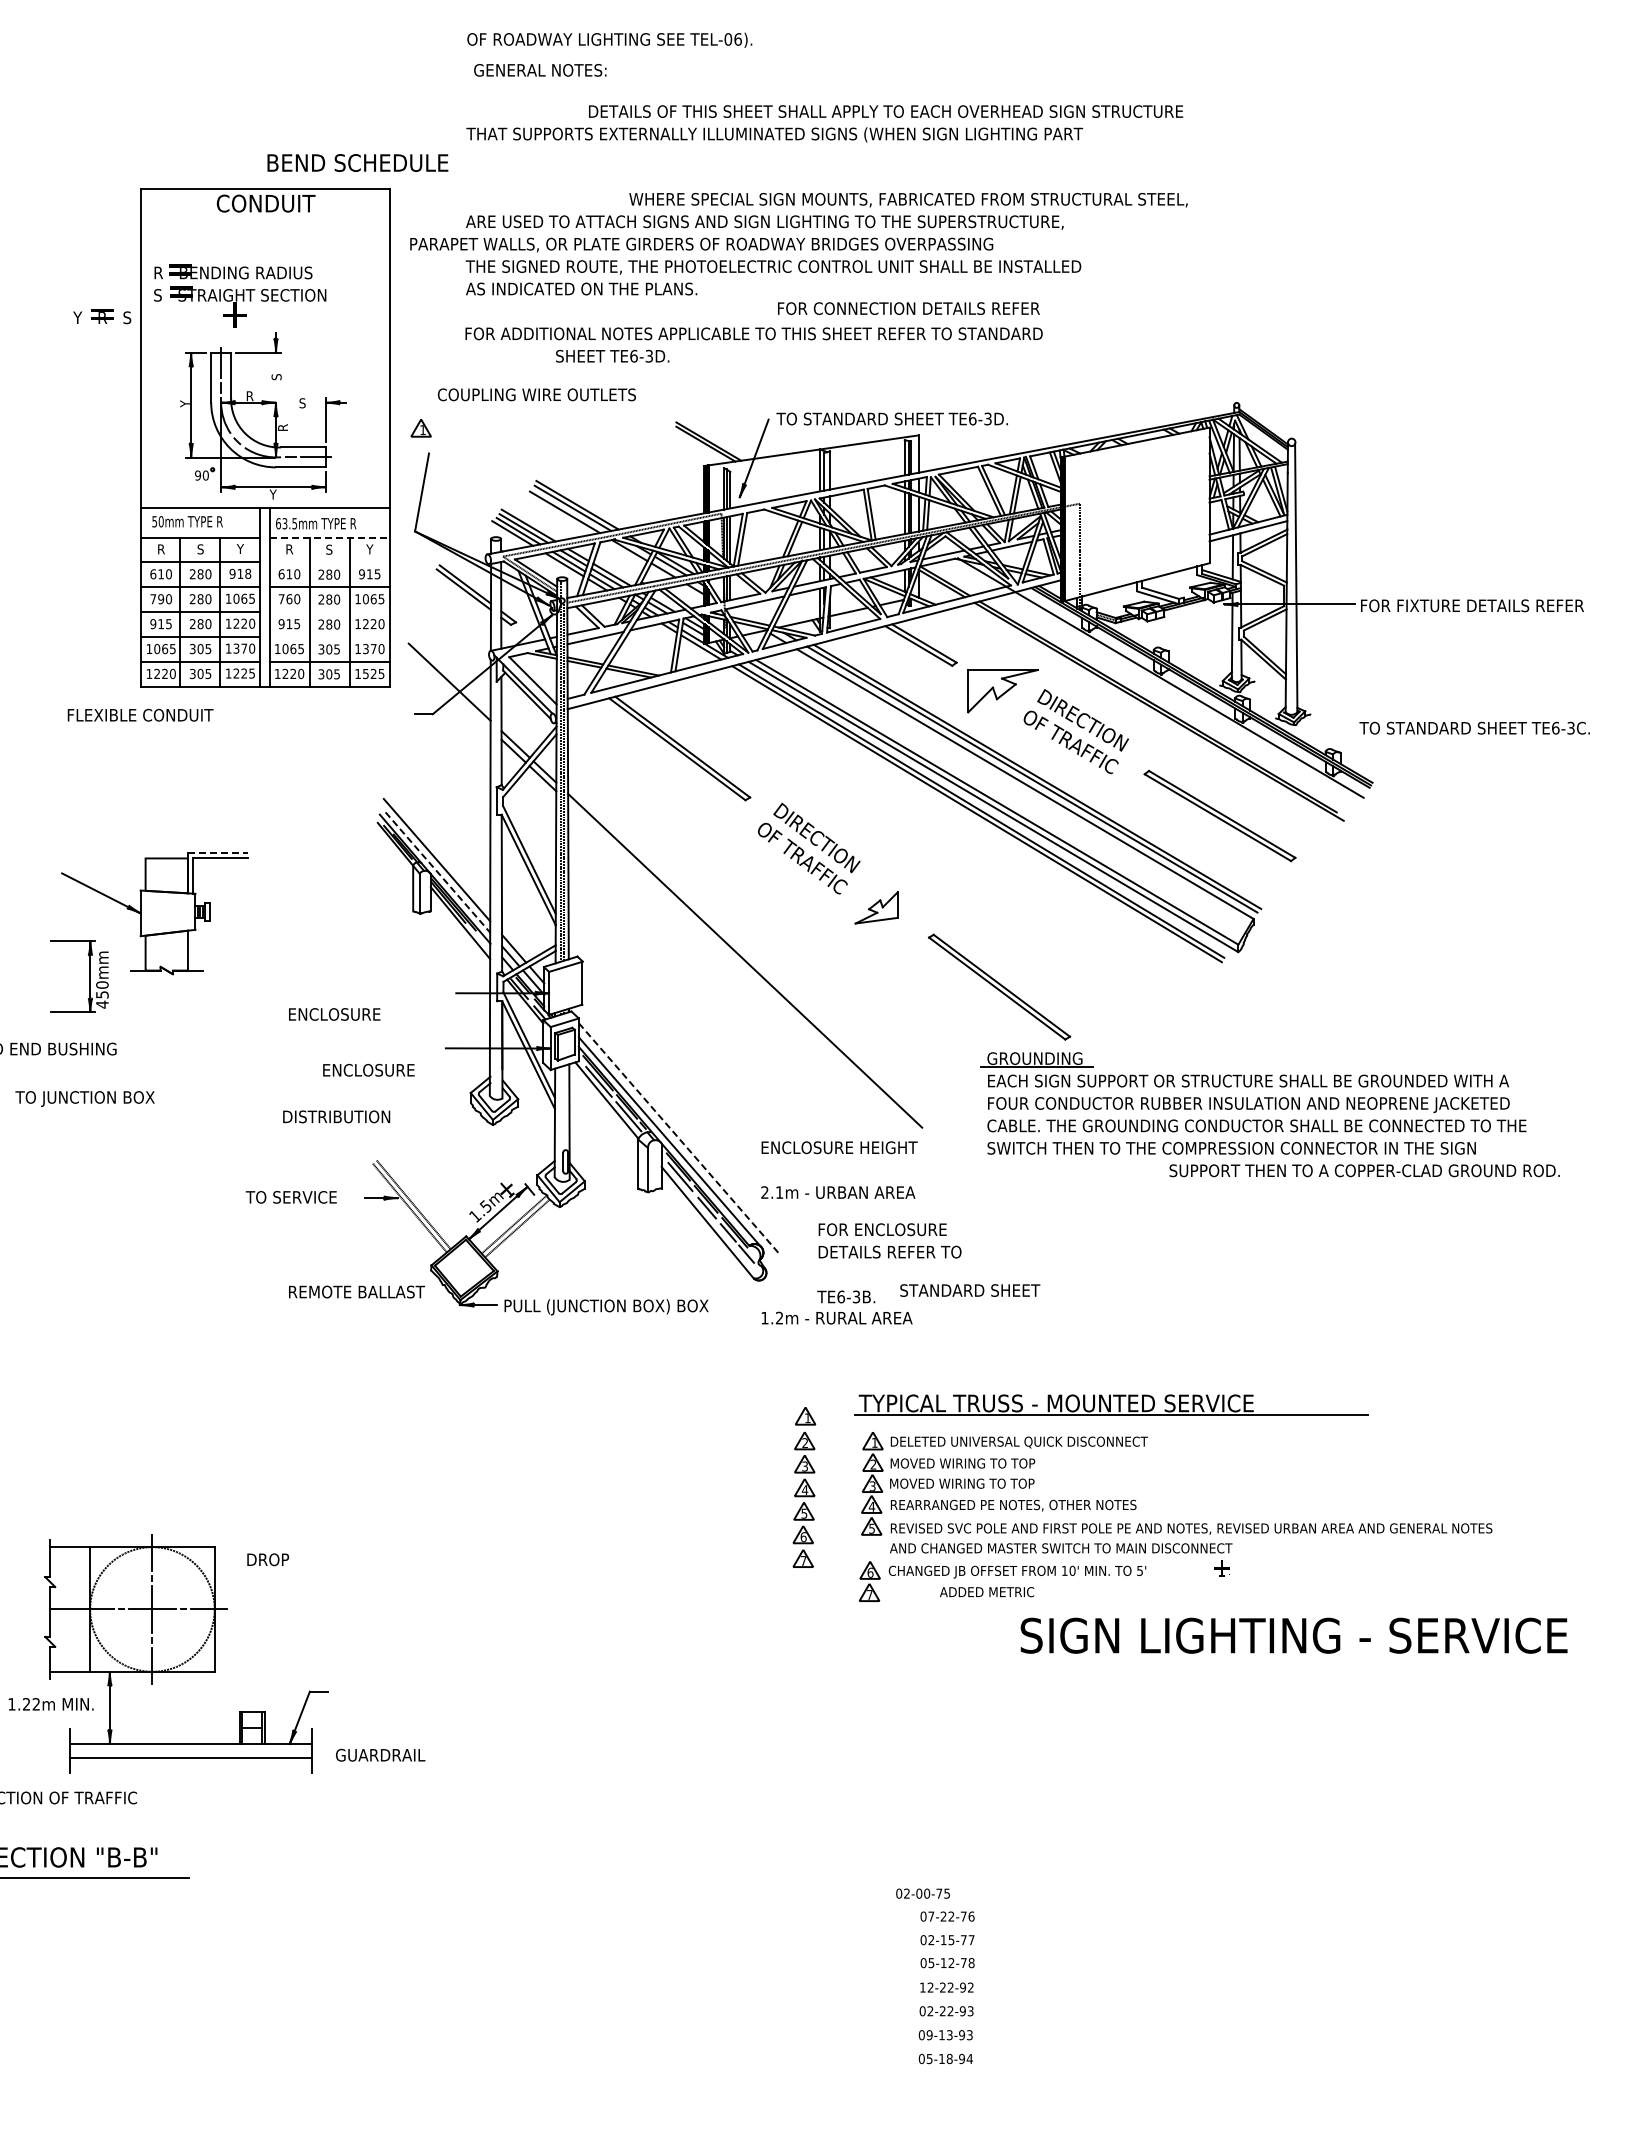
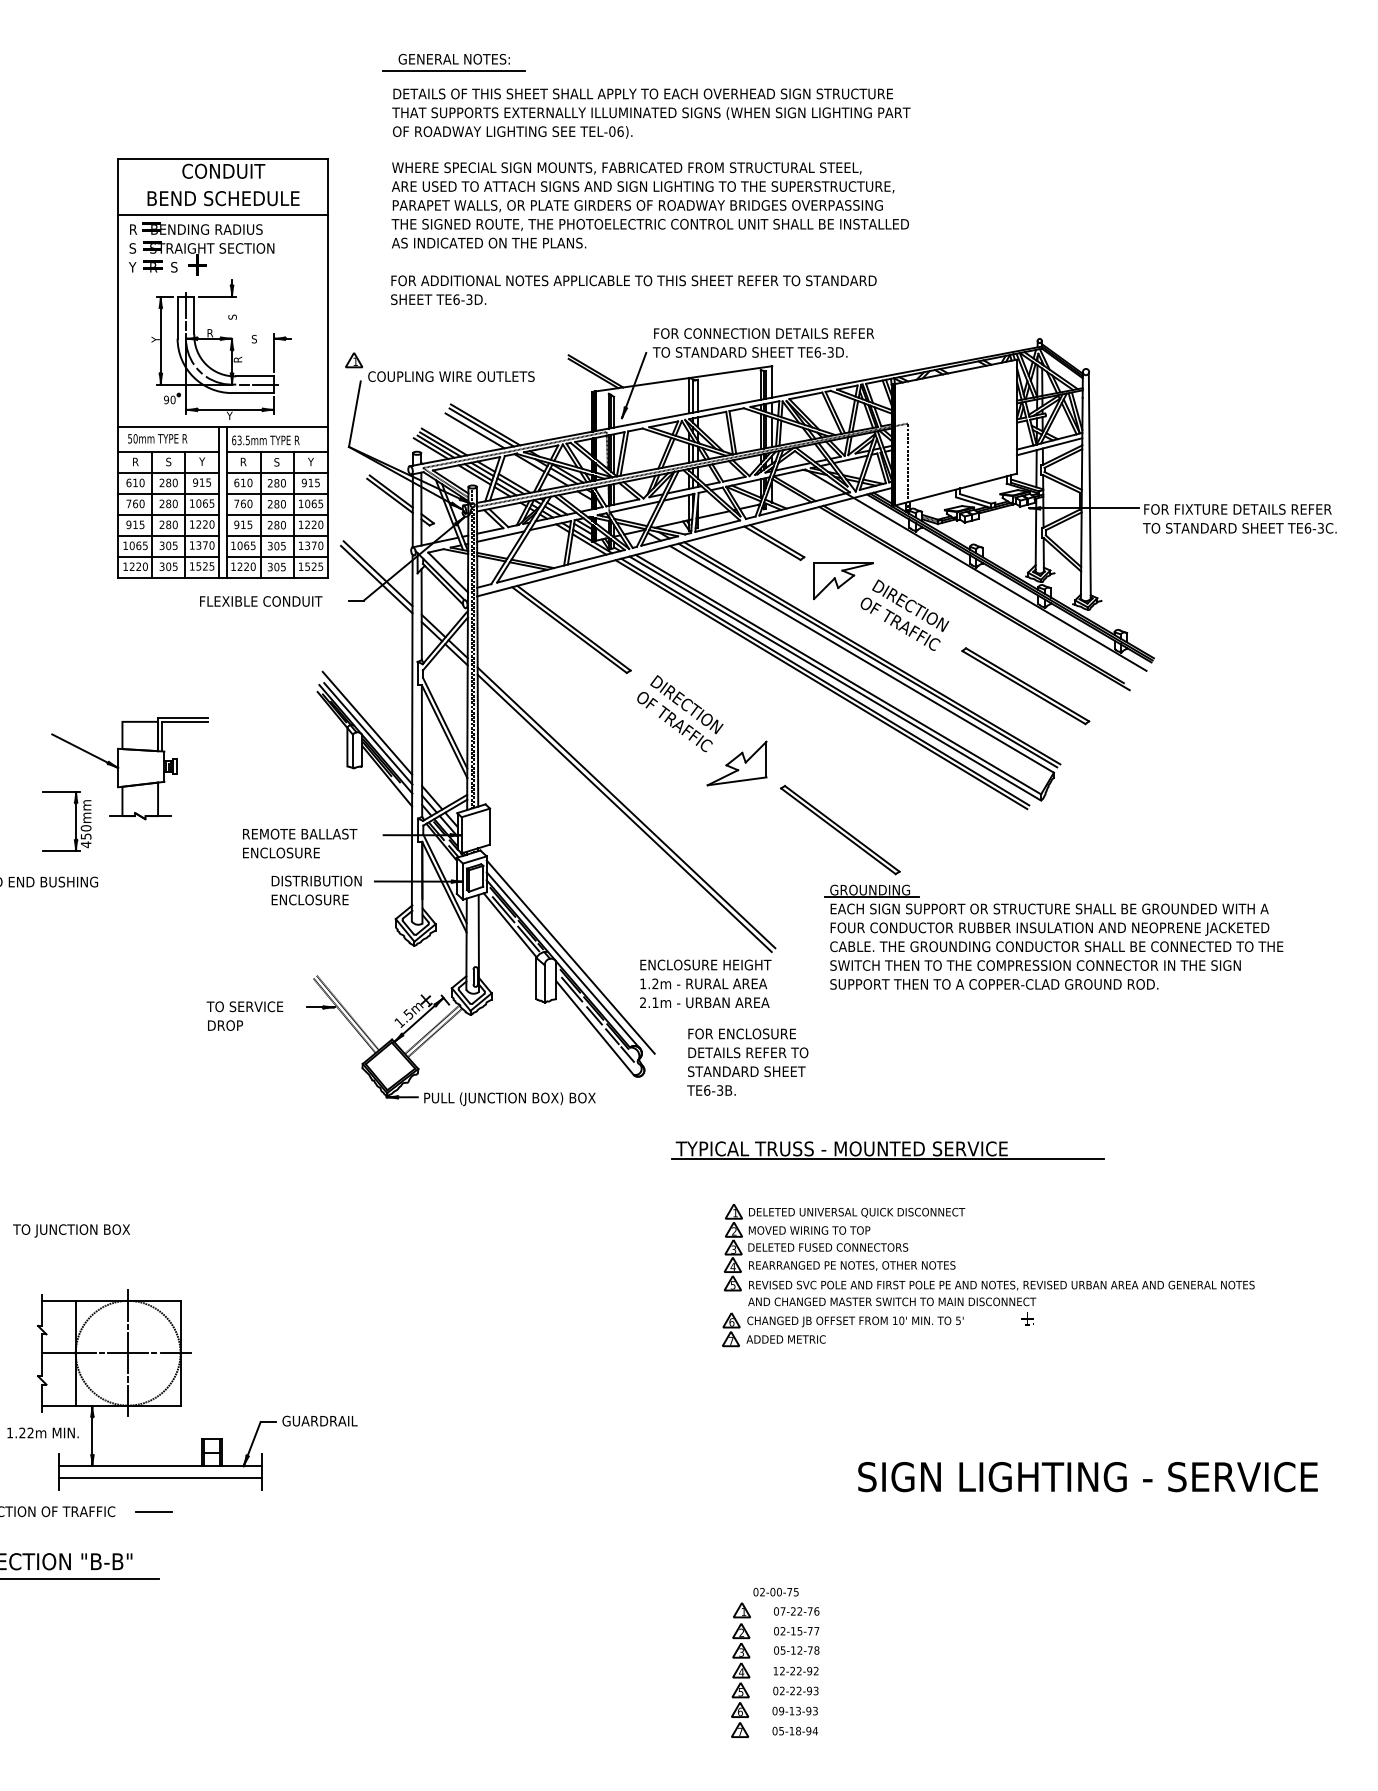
text: (609, 39) -> (512, 131), moved
line: (539, 84) -> (453, 71), added
text: (886, 111) -> (643, 93), moved
text: (357, 162) -> (223, 198), moved
text: (908, 200) -> (626, 168), moved
text: (701, 244) -> (637, 205), moved
line: (264, 255) -> (222, 214), added
text: (908, 308) -> (763, 333), moved
text: (102, 316) -> (153, 266), moved
text: (612, 355) -> (438, 299), moved
text: (536, 394) -> (451, 376), moved
line: (329, 537) -> (277, 452), dashed -> solid
line: (329, 562) -> (277, 473), added
text: (248, 573) -> (208, 482), 918 -> 915
text: (161, 599) -> (135, 504), 790 -> 760
line: (329, 612) -> (277, 515), added
line: (329, 637) -> (277, 536), added
text: (236, 673) -> (198, 566), 1225 -> 1525
line: (447, 689) -> (376, 579), added
text: (140, 714) -> (261, 600), moved
text: (1474, 727) -> (1239, 527), moved
line: (217, 853) -> (182, 717), dashed -> solid
line: (438, 873) -> (368, 734), dashed -> solid
part: (876, 907) -> (736, 763), size x1.67
line: (742, 967) -> (624, 813), added
text: (84, 1098) -> (71, 1230), moved
text: (336, 1116) -> (316, 880), moved
line: (679, 1138) -> (571, 957), dashed -> solid
text: (1364, 1170) -> (994, 984), moved
text: (970, 1290) -> (747, 1071), moved
text: (357, 1291) -> (300, 833), moved
text: (836, 1317) -> (703, 983), moved
part: (1111, 1404) -> (888, 1149), moved
text: (985, 1483) -> (828, 1247), MOVED WIRING TO TOP -> DELETED FUSED CONNECTORS
part: (804, 1487) -> (741, 1670), moved
text: (268, 1559) -> (225, 1025), moved
text: (987, 1592) -> (786, 1339), moved
text: (1293, 1635) -> (1087, 1476), moved
text: (380, 1754) -> (319, 1420), moved
line: (182, 1798) -> (153, 1512), added

